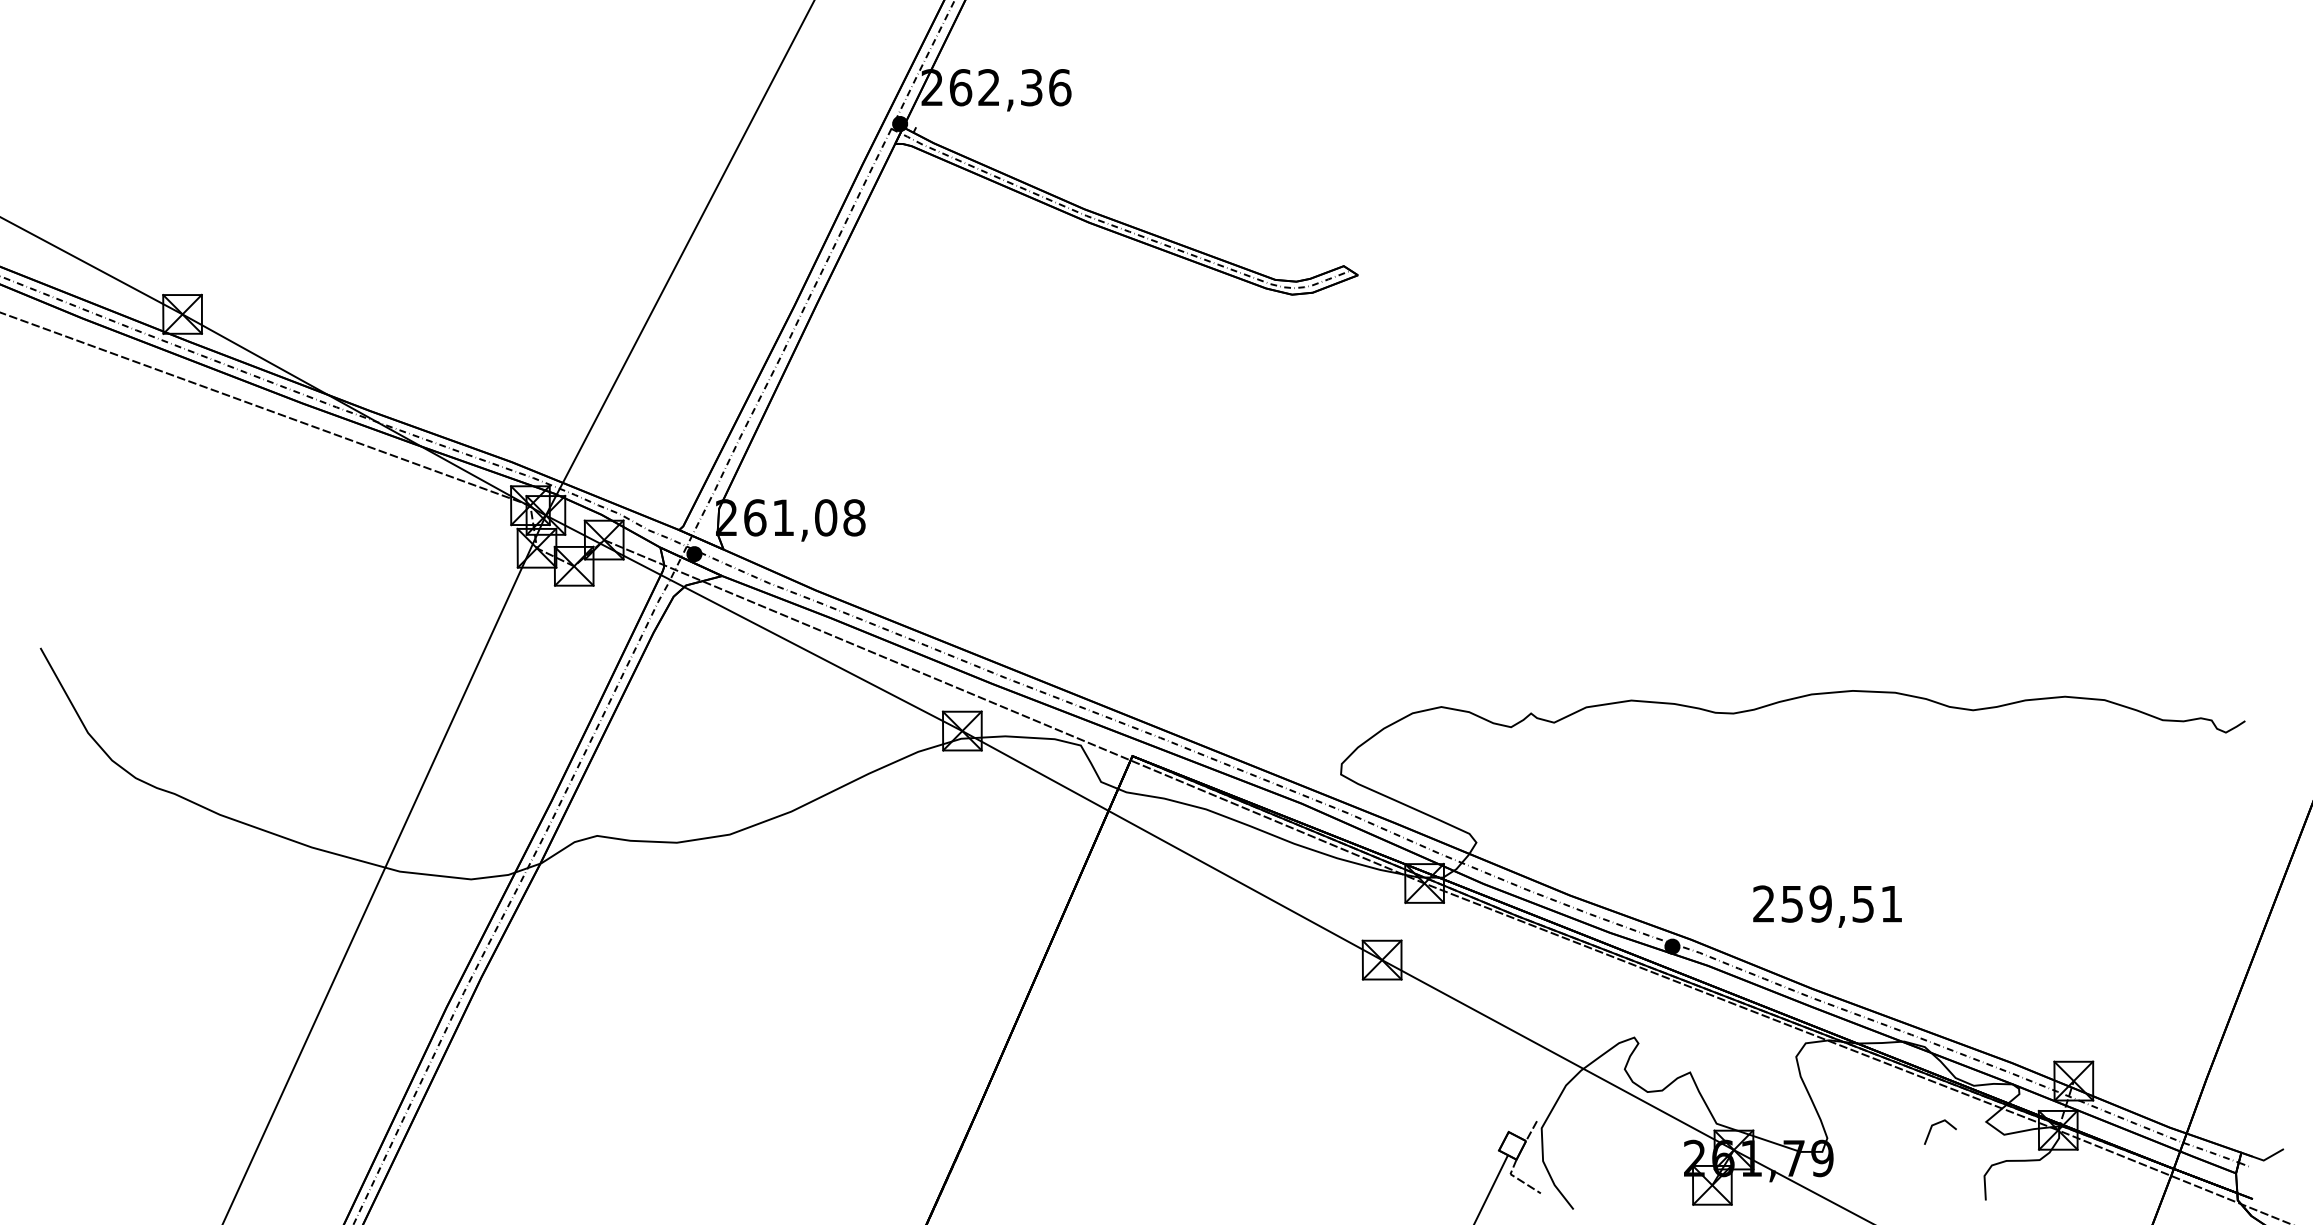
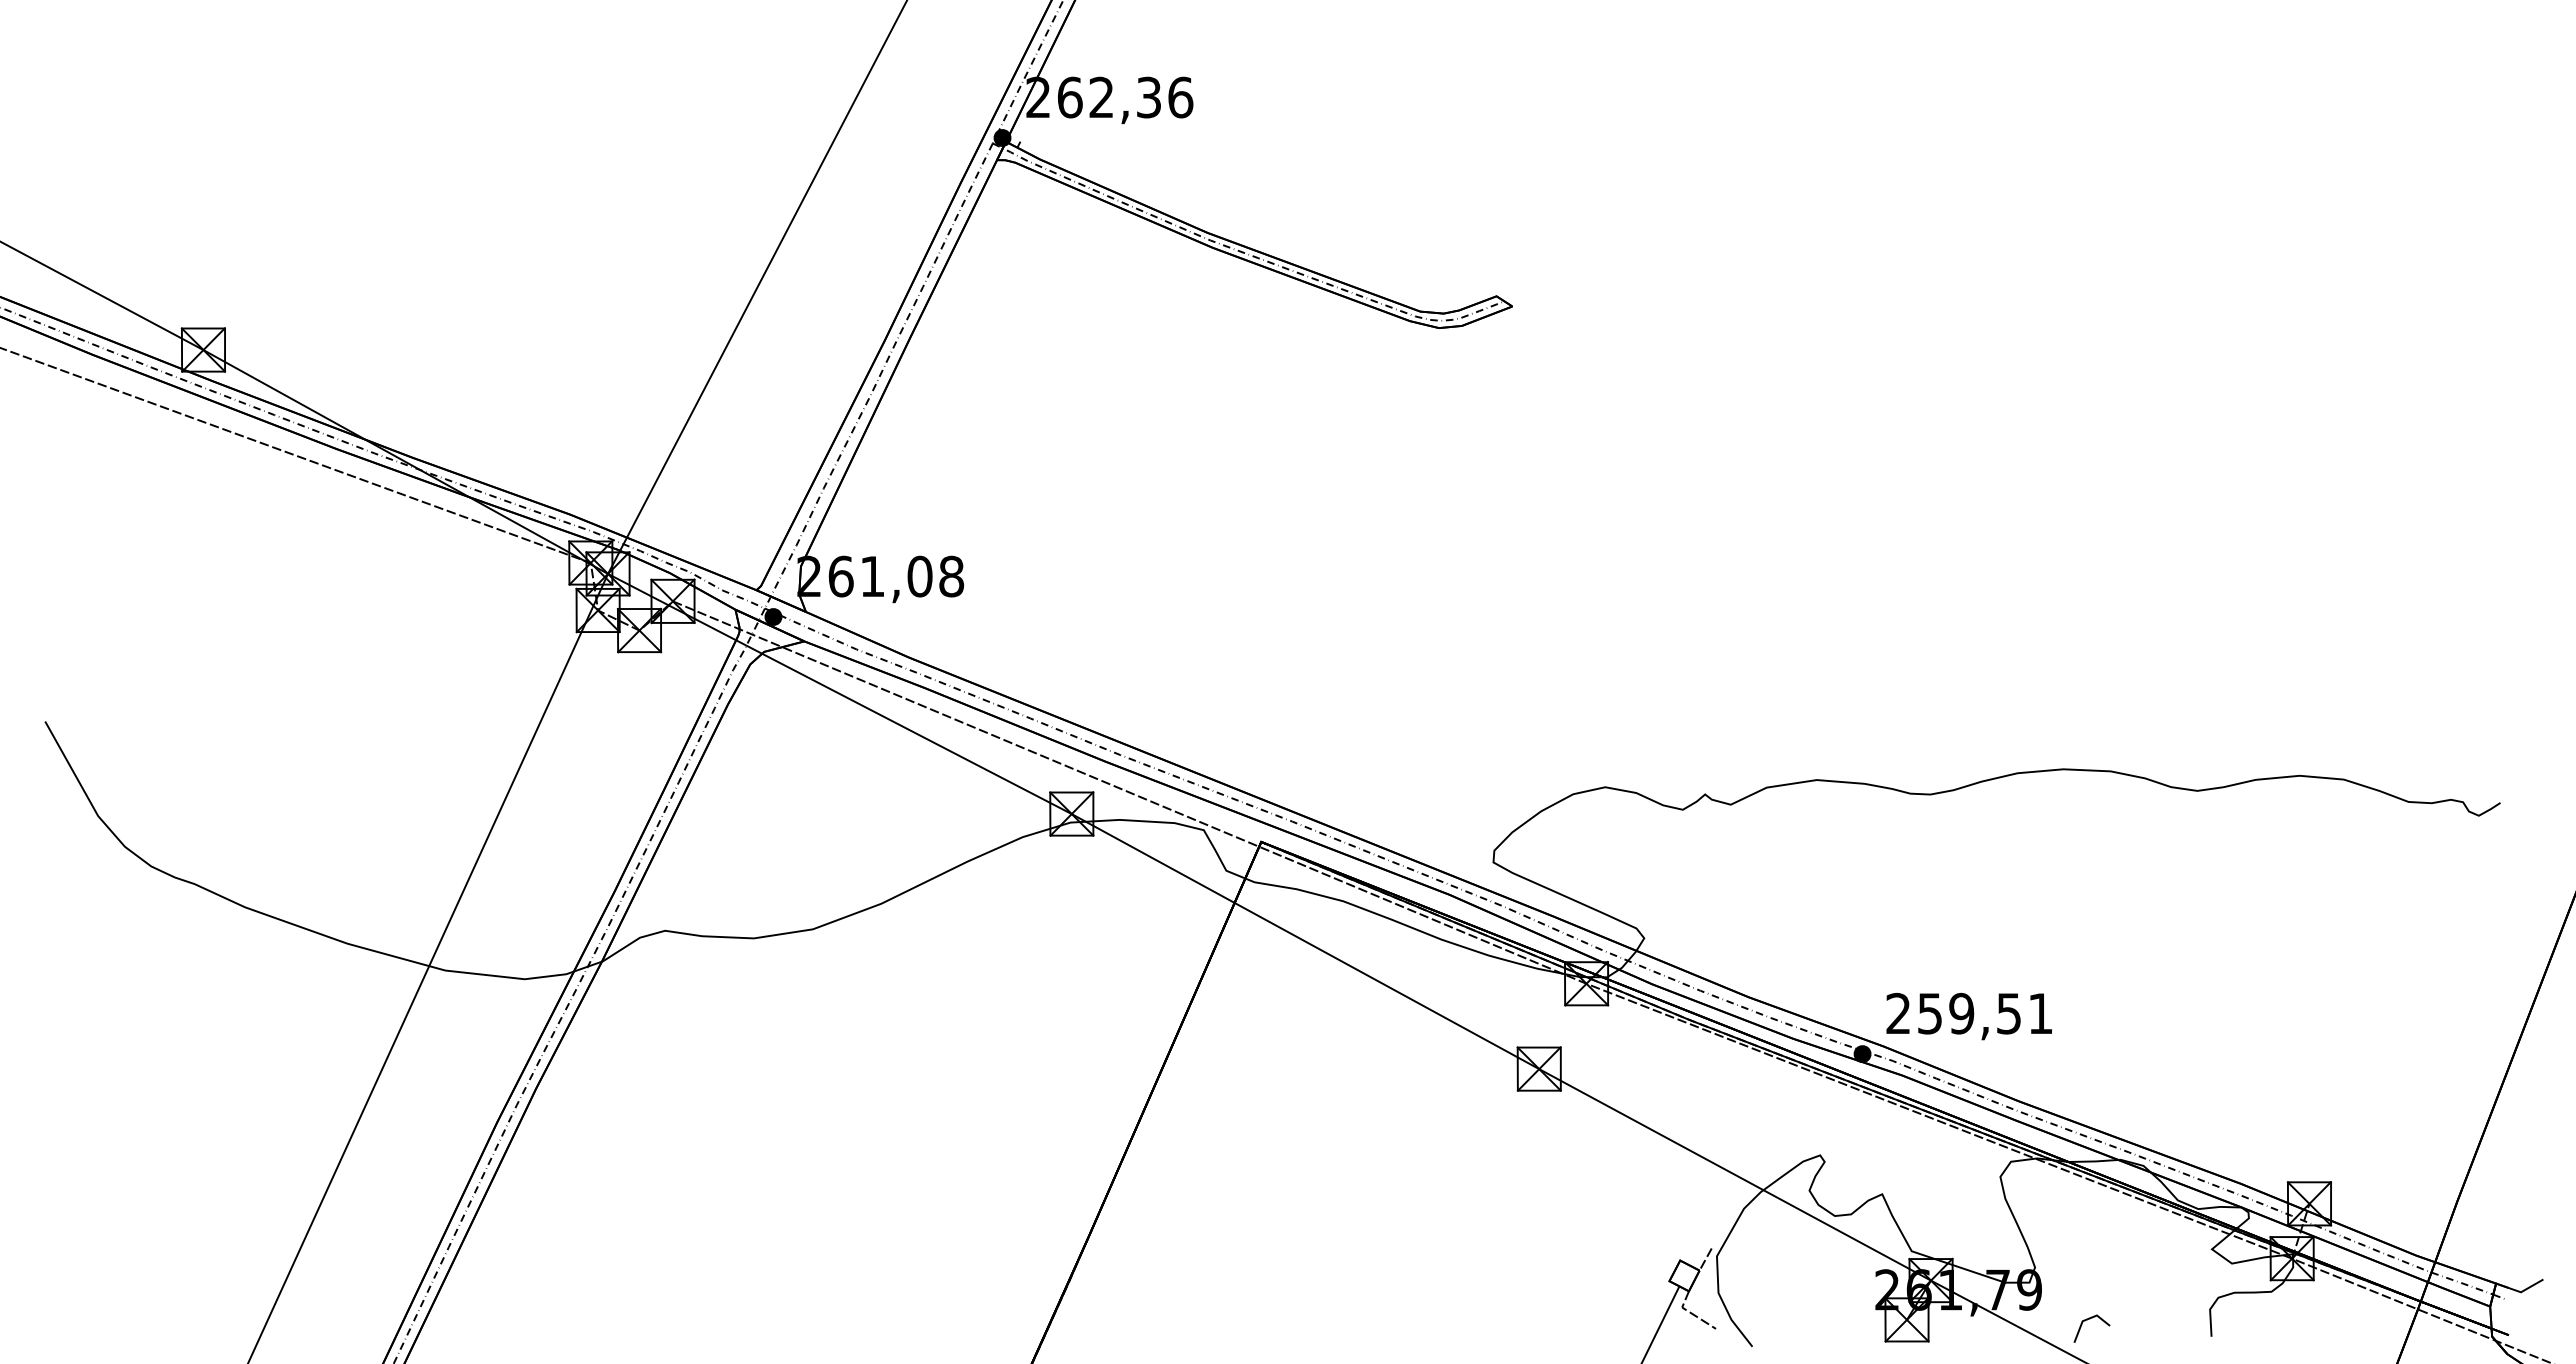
text: (1826, 906) -> (1968, 1016), moved
line: (1936, 1124) -> (2087, 1320), moved

